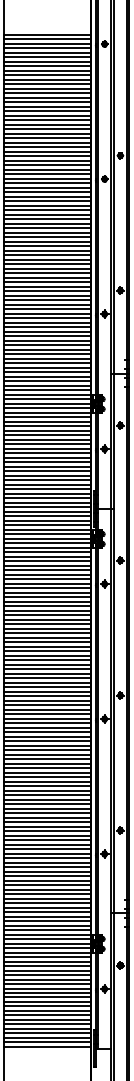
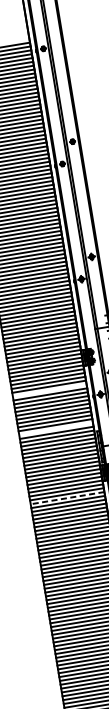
line: (47, 435) -> (49, 390), removed
line: (47, 480) -> (56, 429), removed
line: (46, 561) -> (66, 498), solid -> dashed

